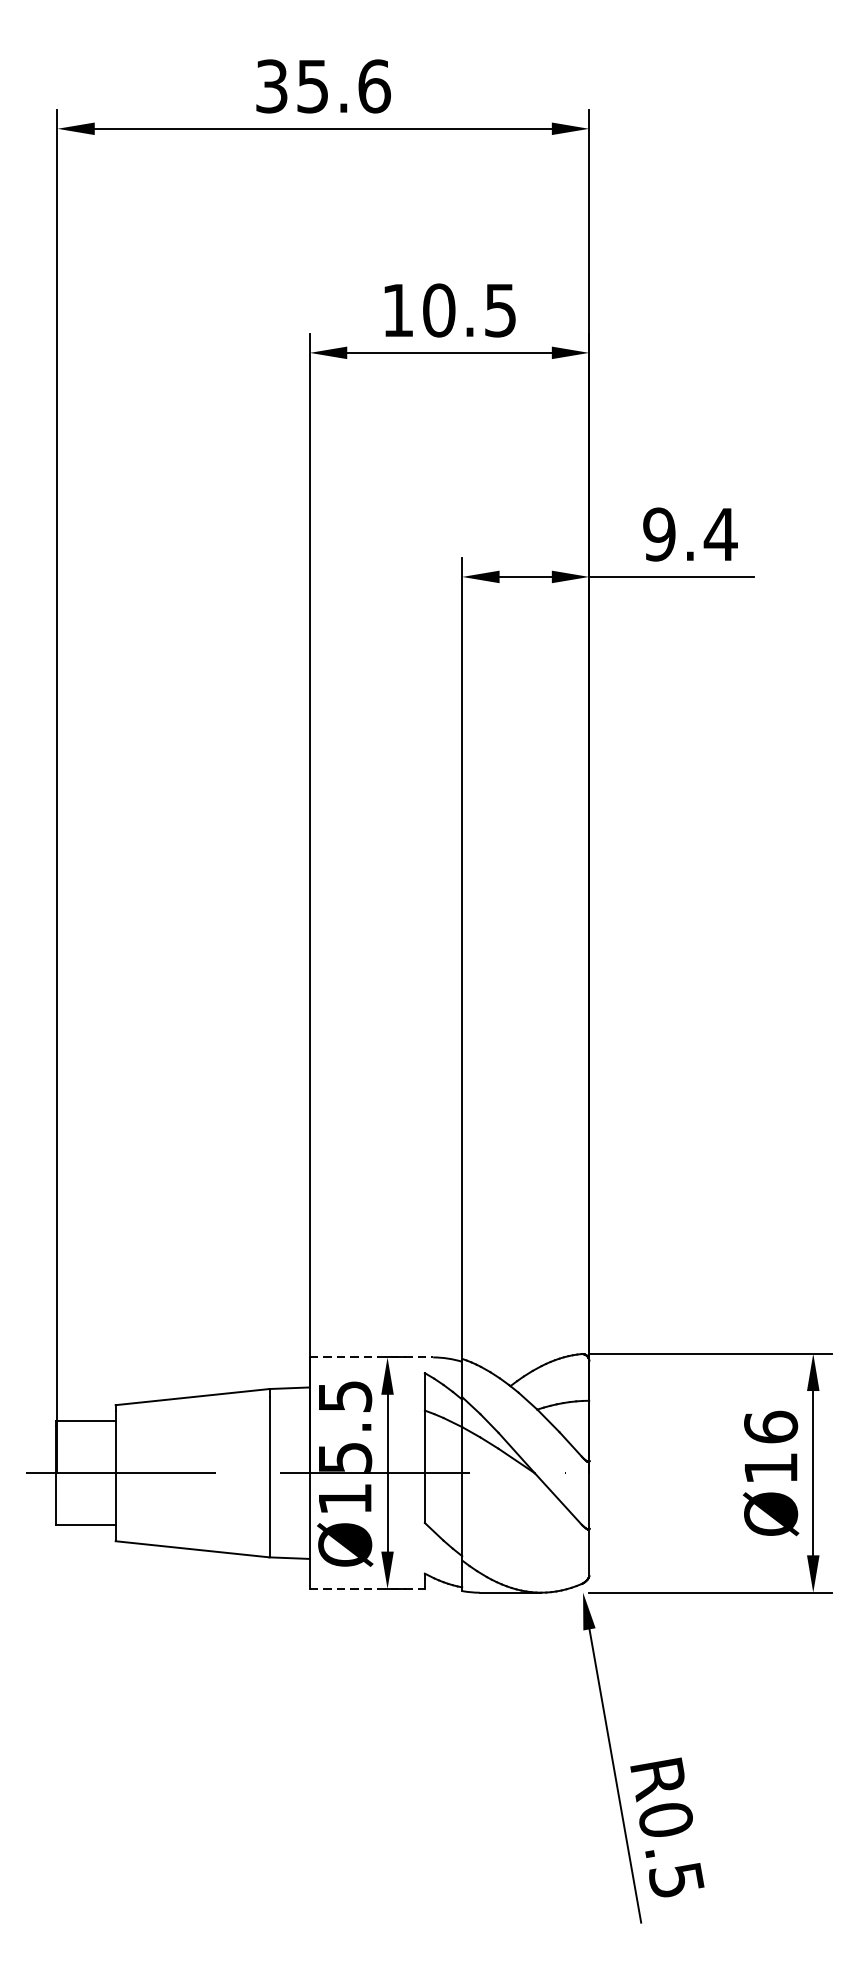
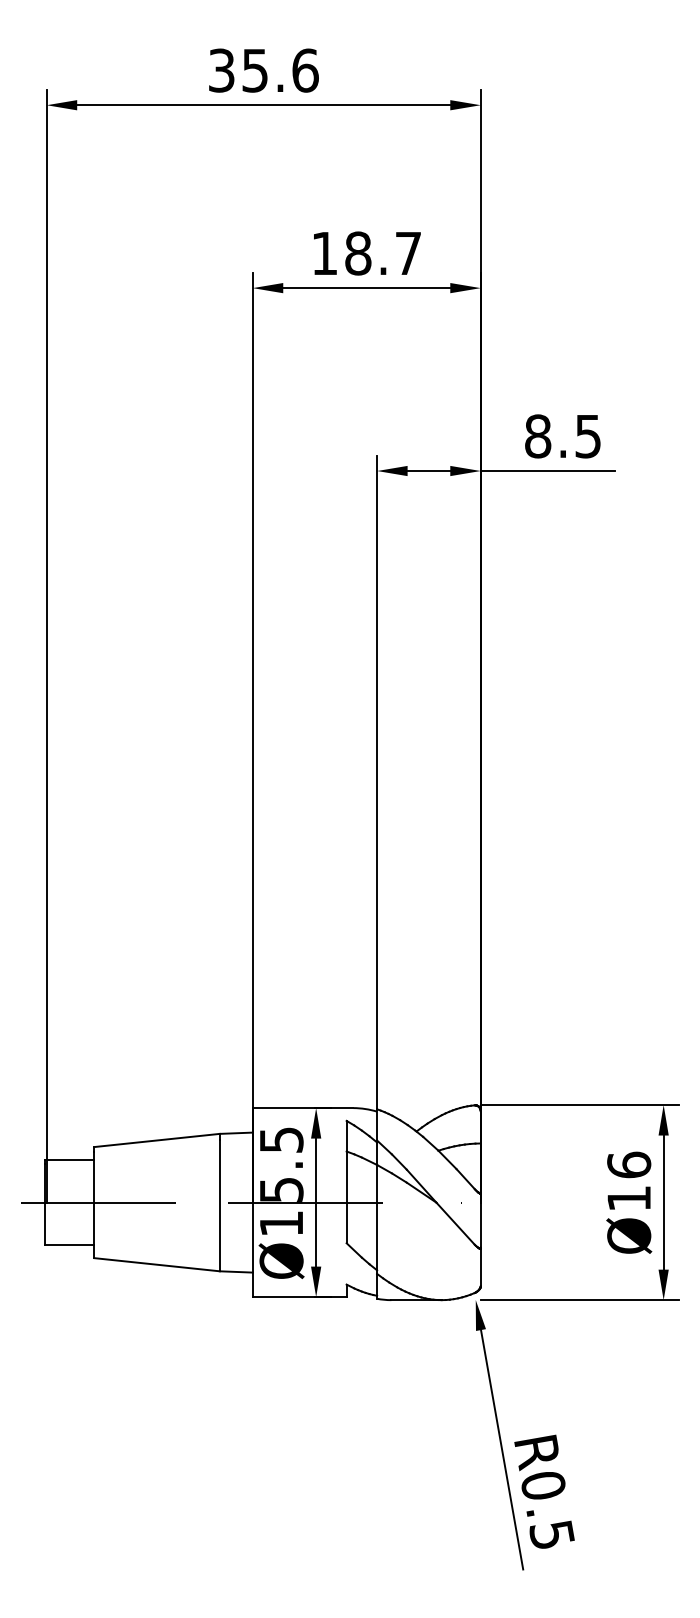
text: (468, 310) -> (382, 253), 10.5 -> 18.7
text: (690, 534) -> (563, 436), 9.4 -> 8.5
line: (372, 1357) -> (303, 1108), dashed -> solid
line: (367, 1589) -> (299, 1297), dashed -> solid

